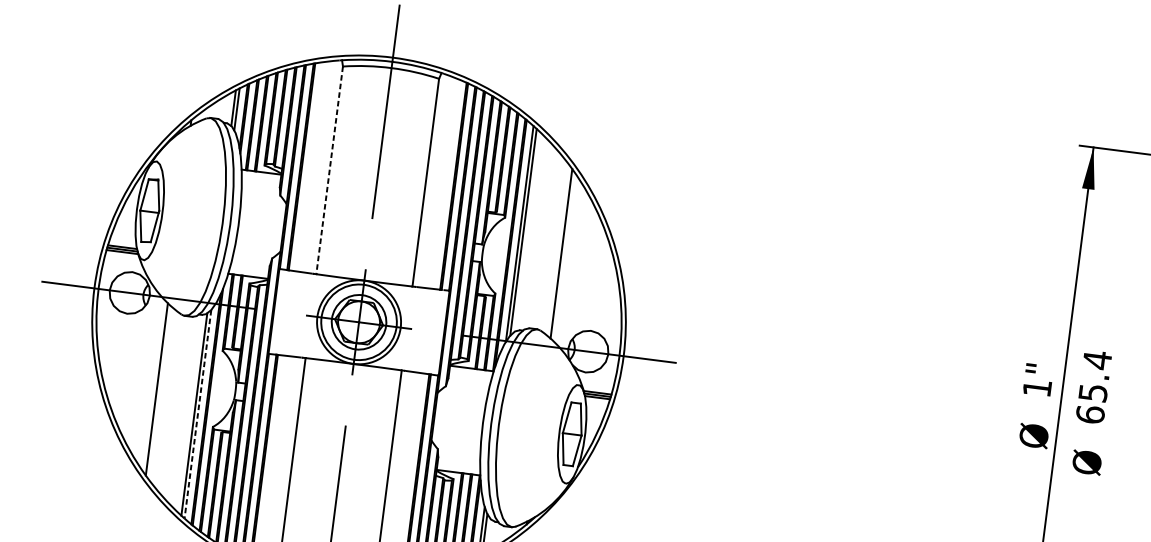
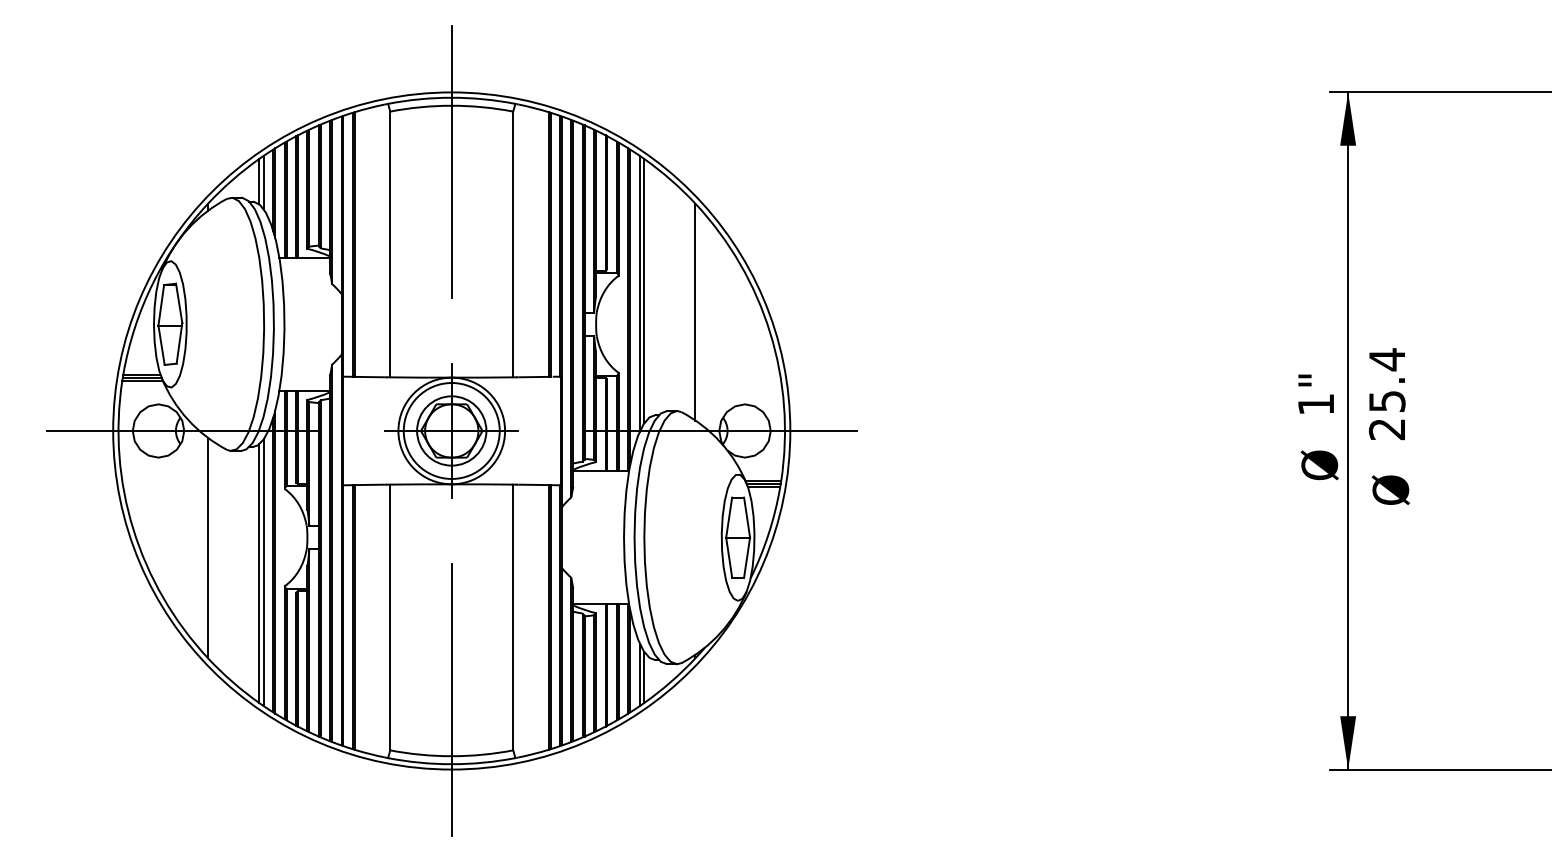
line: (329, 170) -> (390, 244), dashed -> solid
line: (197, 414) -> (263, 573), dashed -> solid
text: (1089, 414) -> (1386, 429), 65.4 -> 25.4

